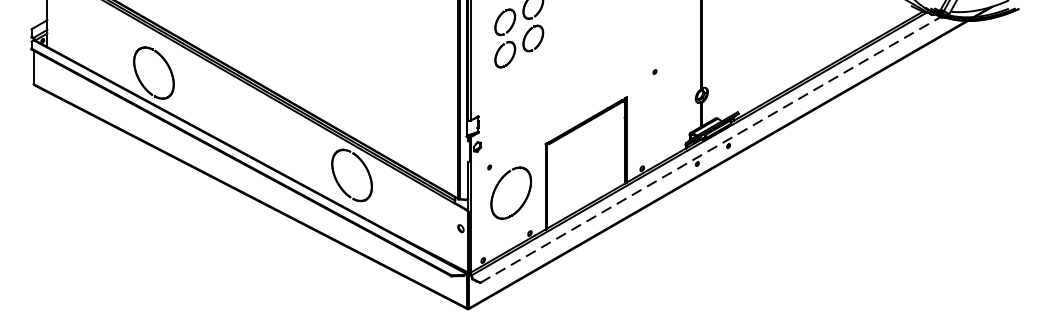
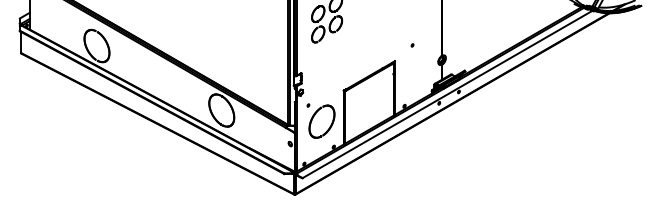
line: (712, 149) -> (448, 94), dashed -> solid

